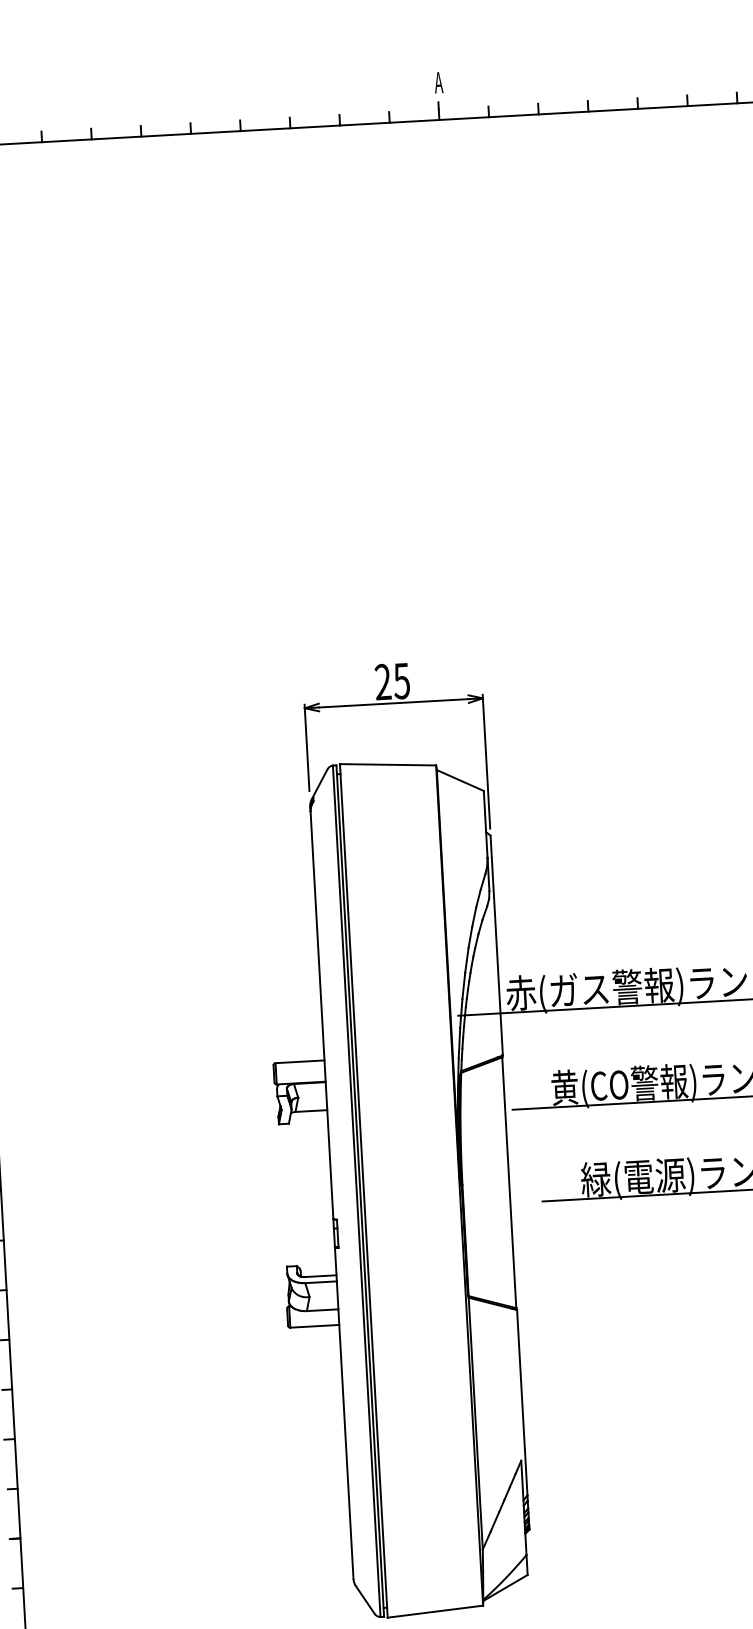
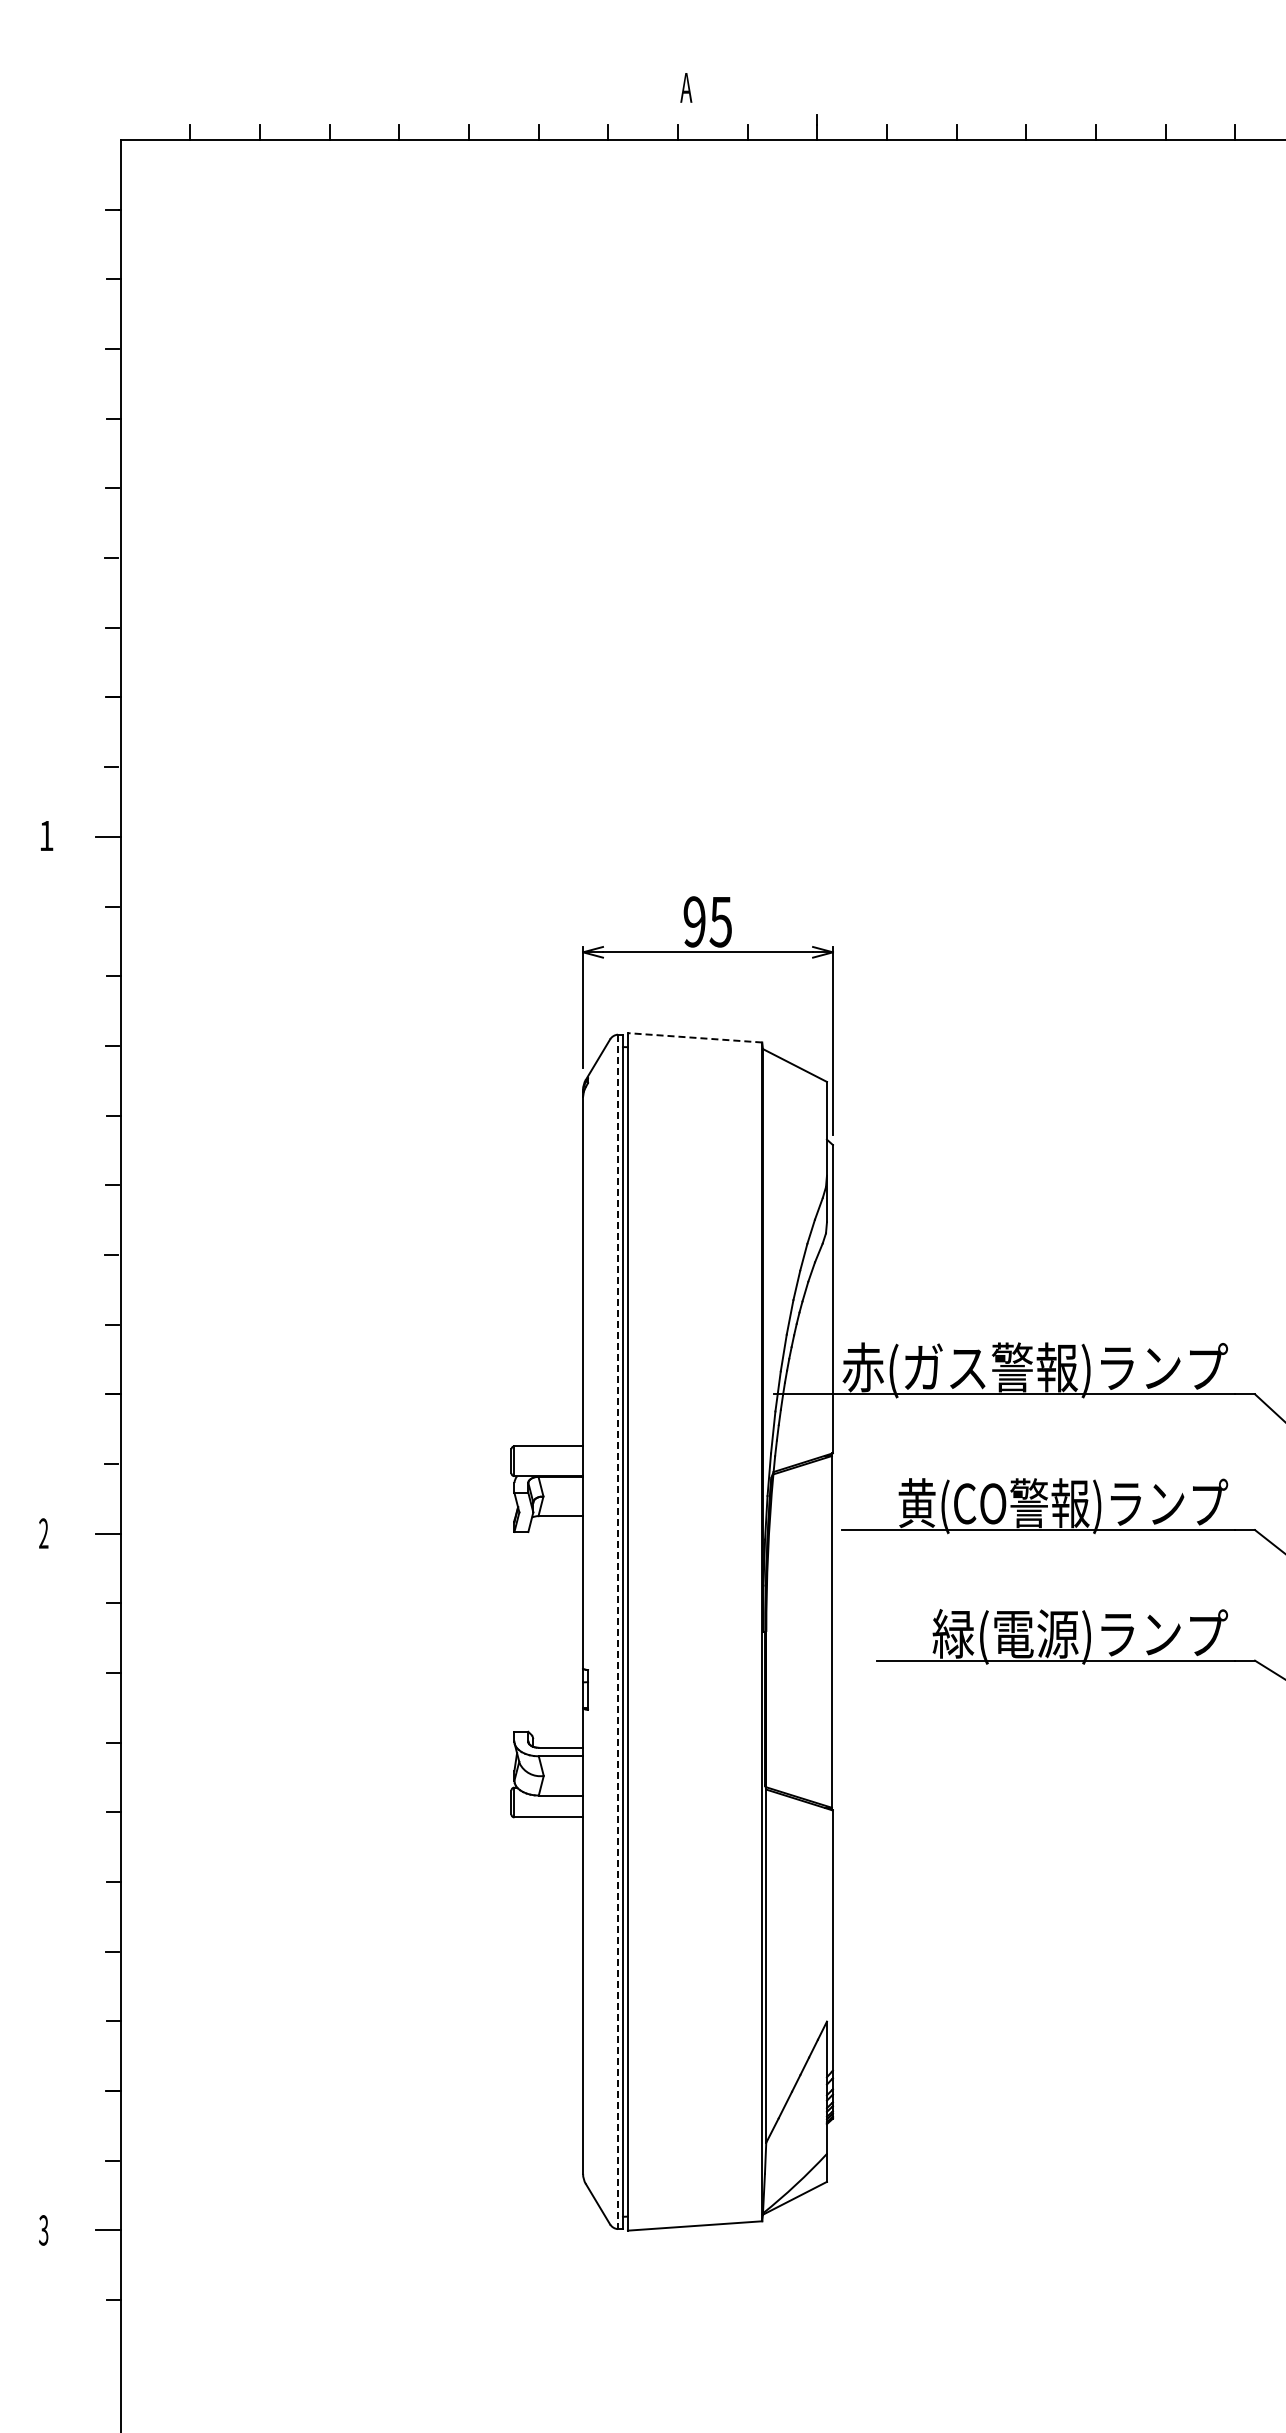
text: (438, 82) -> (686, 87), moved
text: (382, 681) -> (694, 921), 25 -> 95
line: (387, 764) -> (694, 1037), solid -> dashed
line: (356, 1191) -> (617, 1632), solid -> dashed

